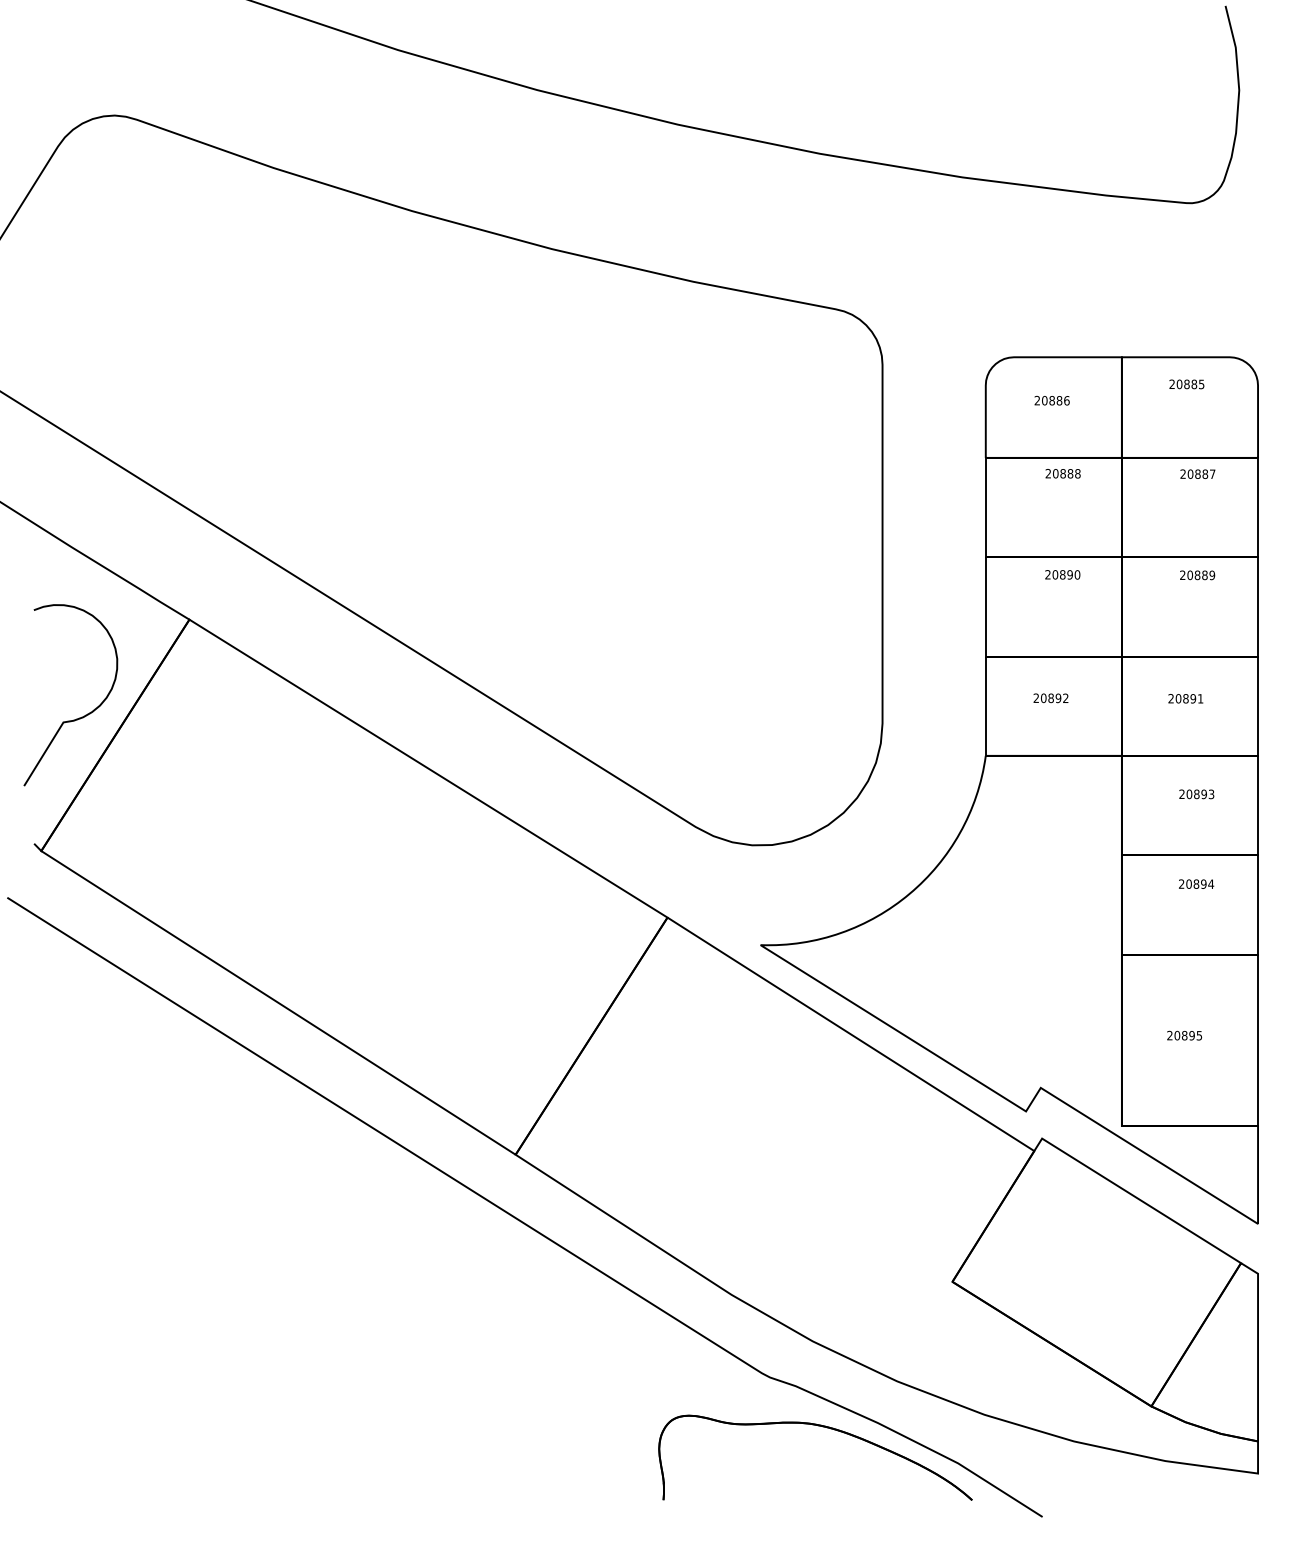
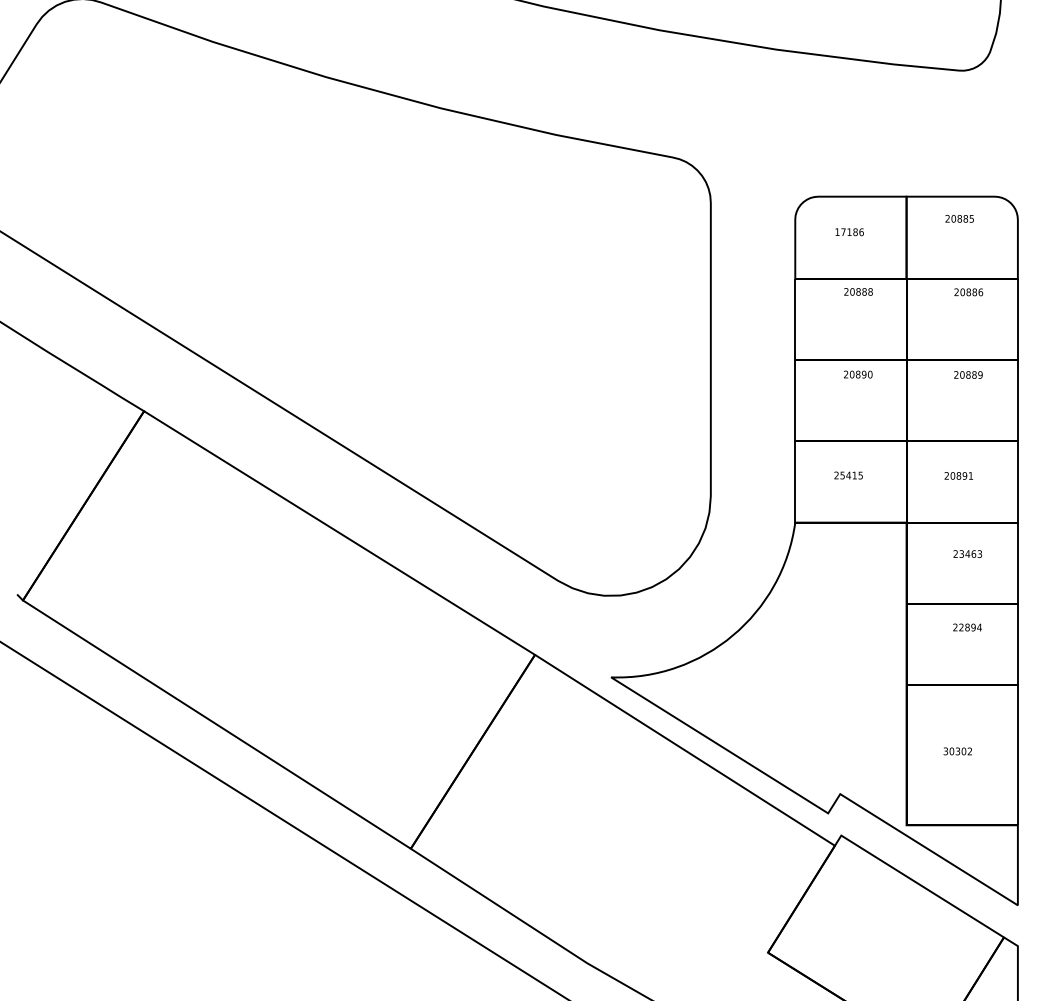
text: (1044, 400) -> (843, 232), 20886 -> 17186
text: (1212, 474) -> (980, 292), 20887 -> 20886
text: (1054, 698) -> (851, 475), 20892 -> 25415
curve: (81, 716) -> (55, 490), removed
text: (1196, 794) -> (967, 554), 20893 -> 23463
text: (1188, 883) -> (961, 626), 20894 -> 22894
text: (1184, 1035) -> (957, 751), 20895 -> 30302

